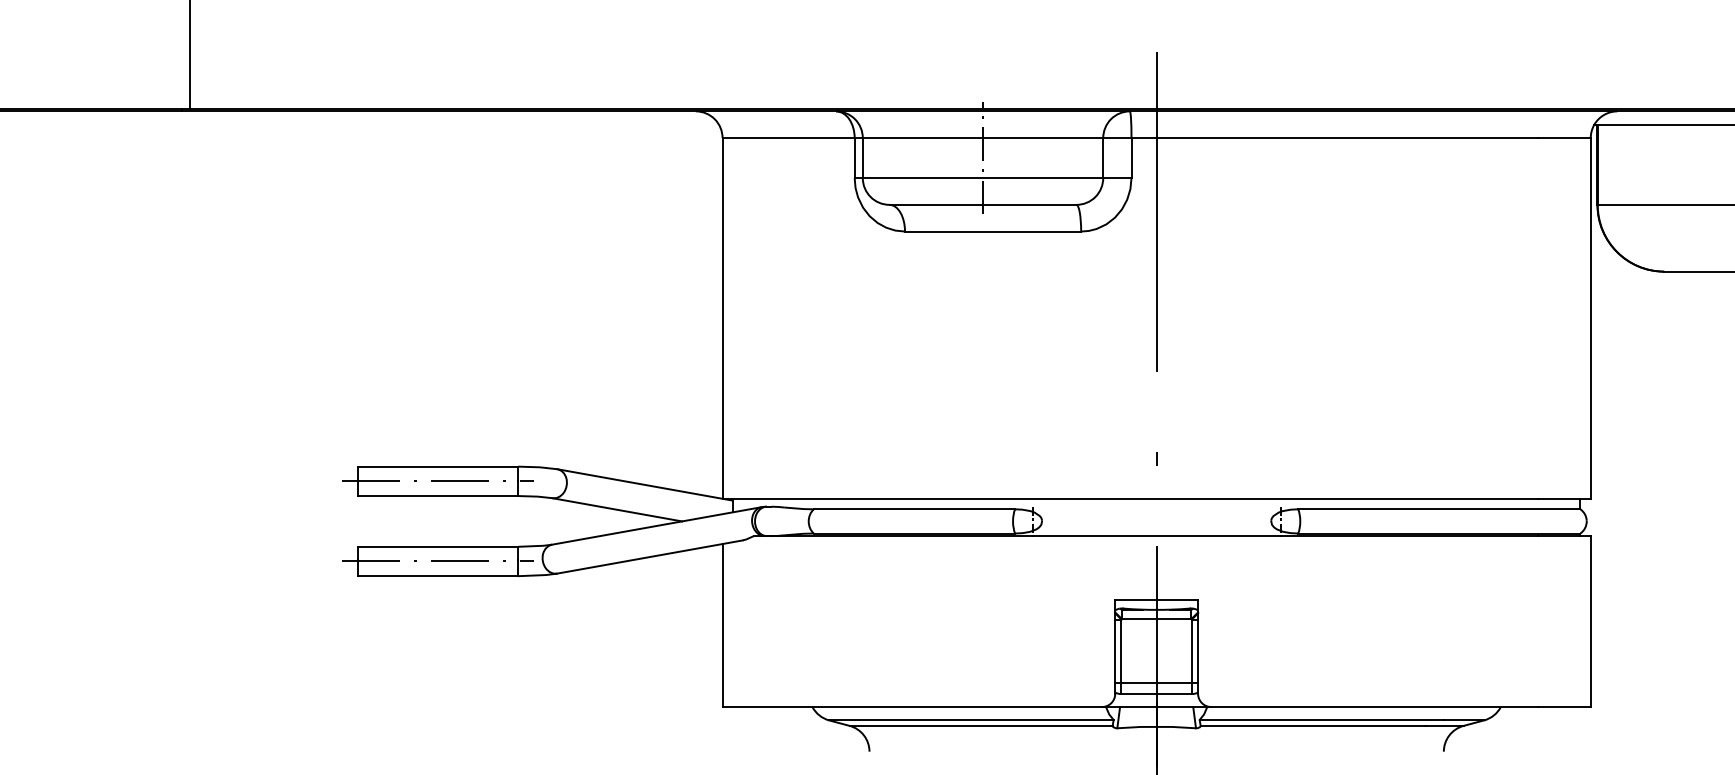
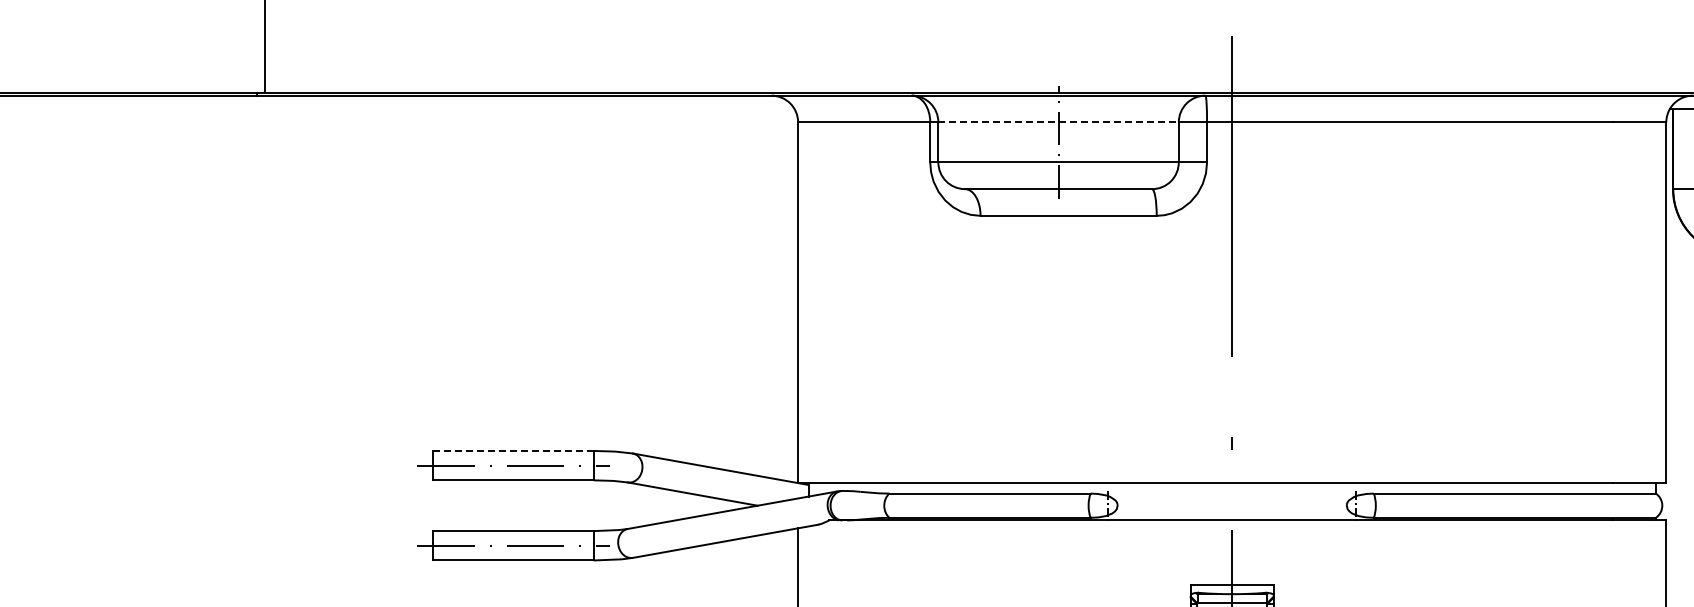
line: (983, 138) -> (1059, 122), solid -> dashed
line: (438, 466) -> (514, 450), solid -> dashed

